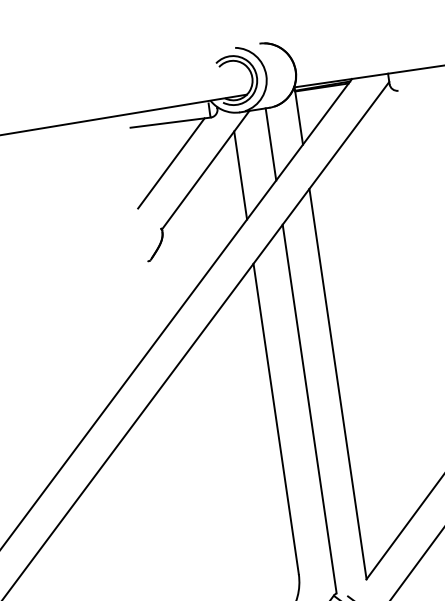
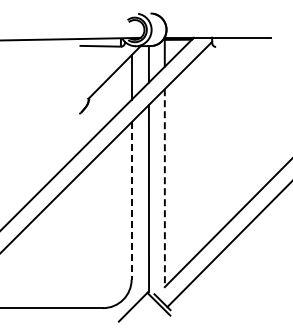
line: (170, 163) -> (97, 66), removed
line: (337, 384) -> (164, 188), solid -> dashed
line: (275, 418) -> (131, 200), solid -> dashed

